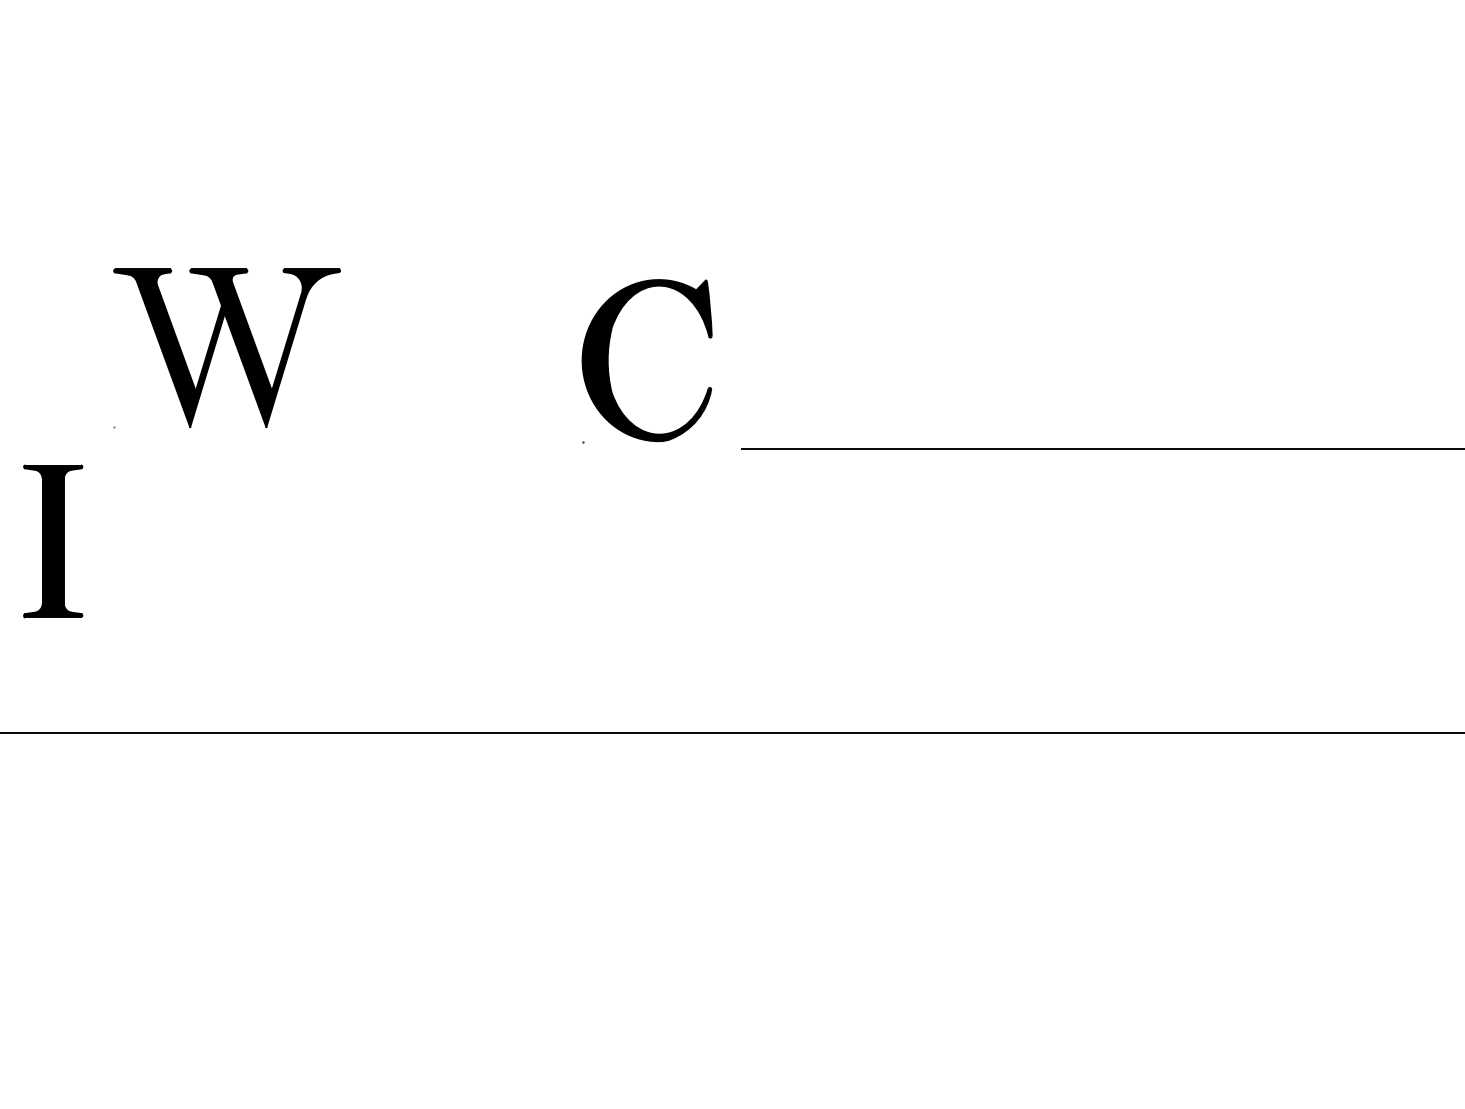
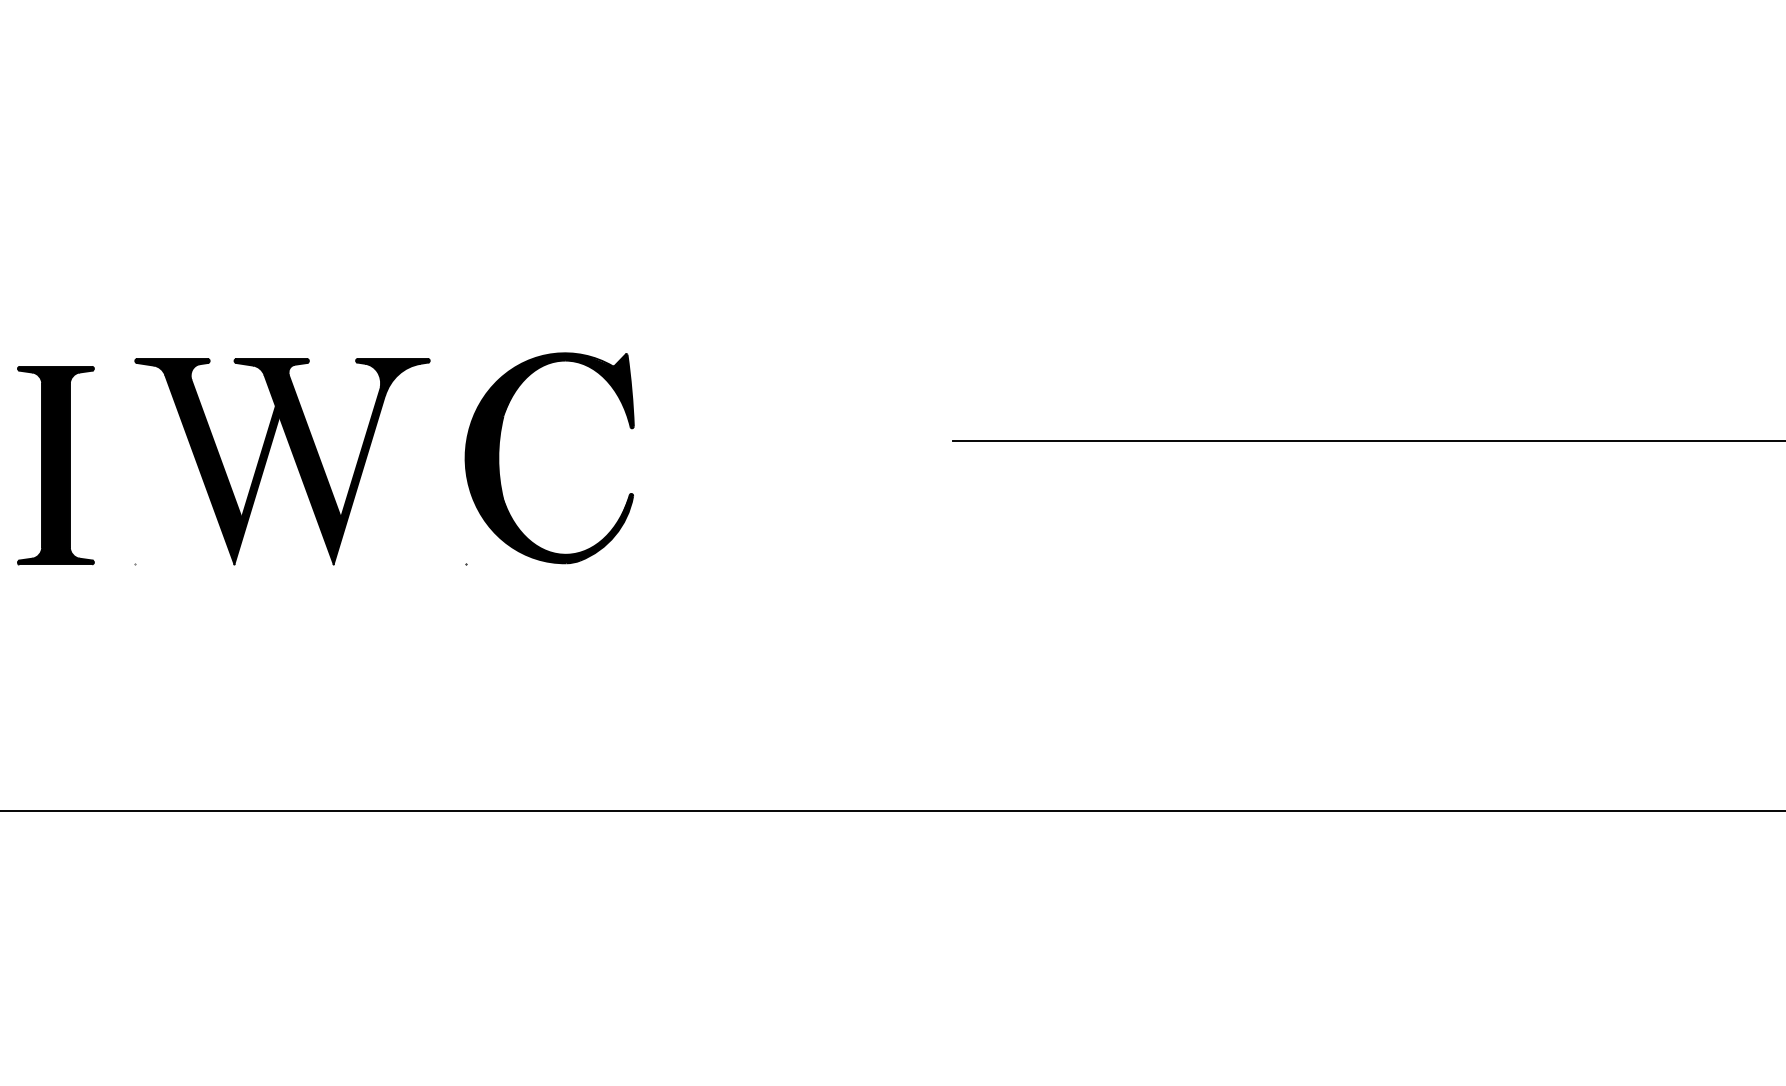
part: (234, 343) -> (292, 455), moved
part: (608, 361) -> (499, 459), moved
part: (53, 541) -> (56, 465), moved

